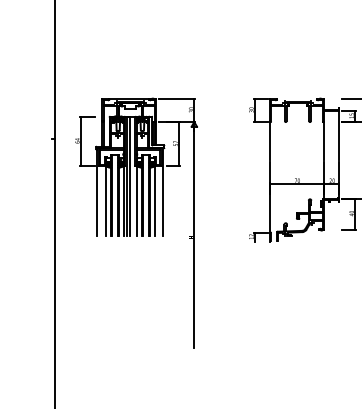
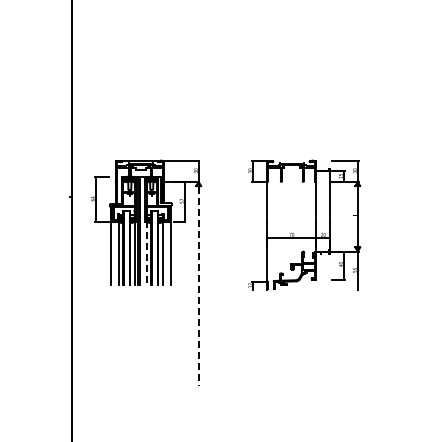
line: (136, 201) -> (146, 253), solid -> dashed
line: (194, 237) -> (198, 286), solid -> dashed

